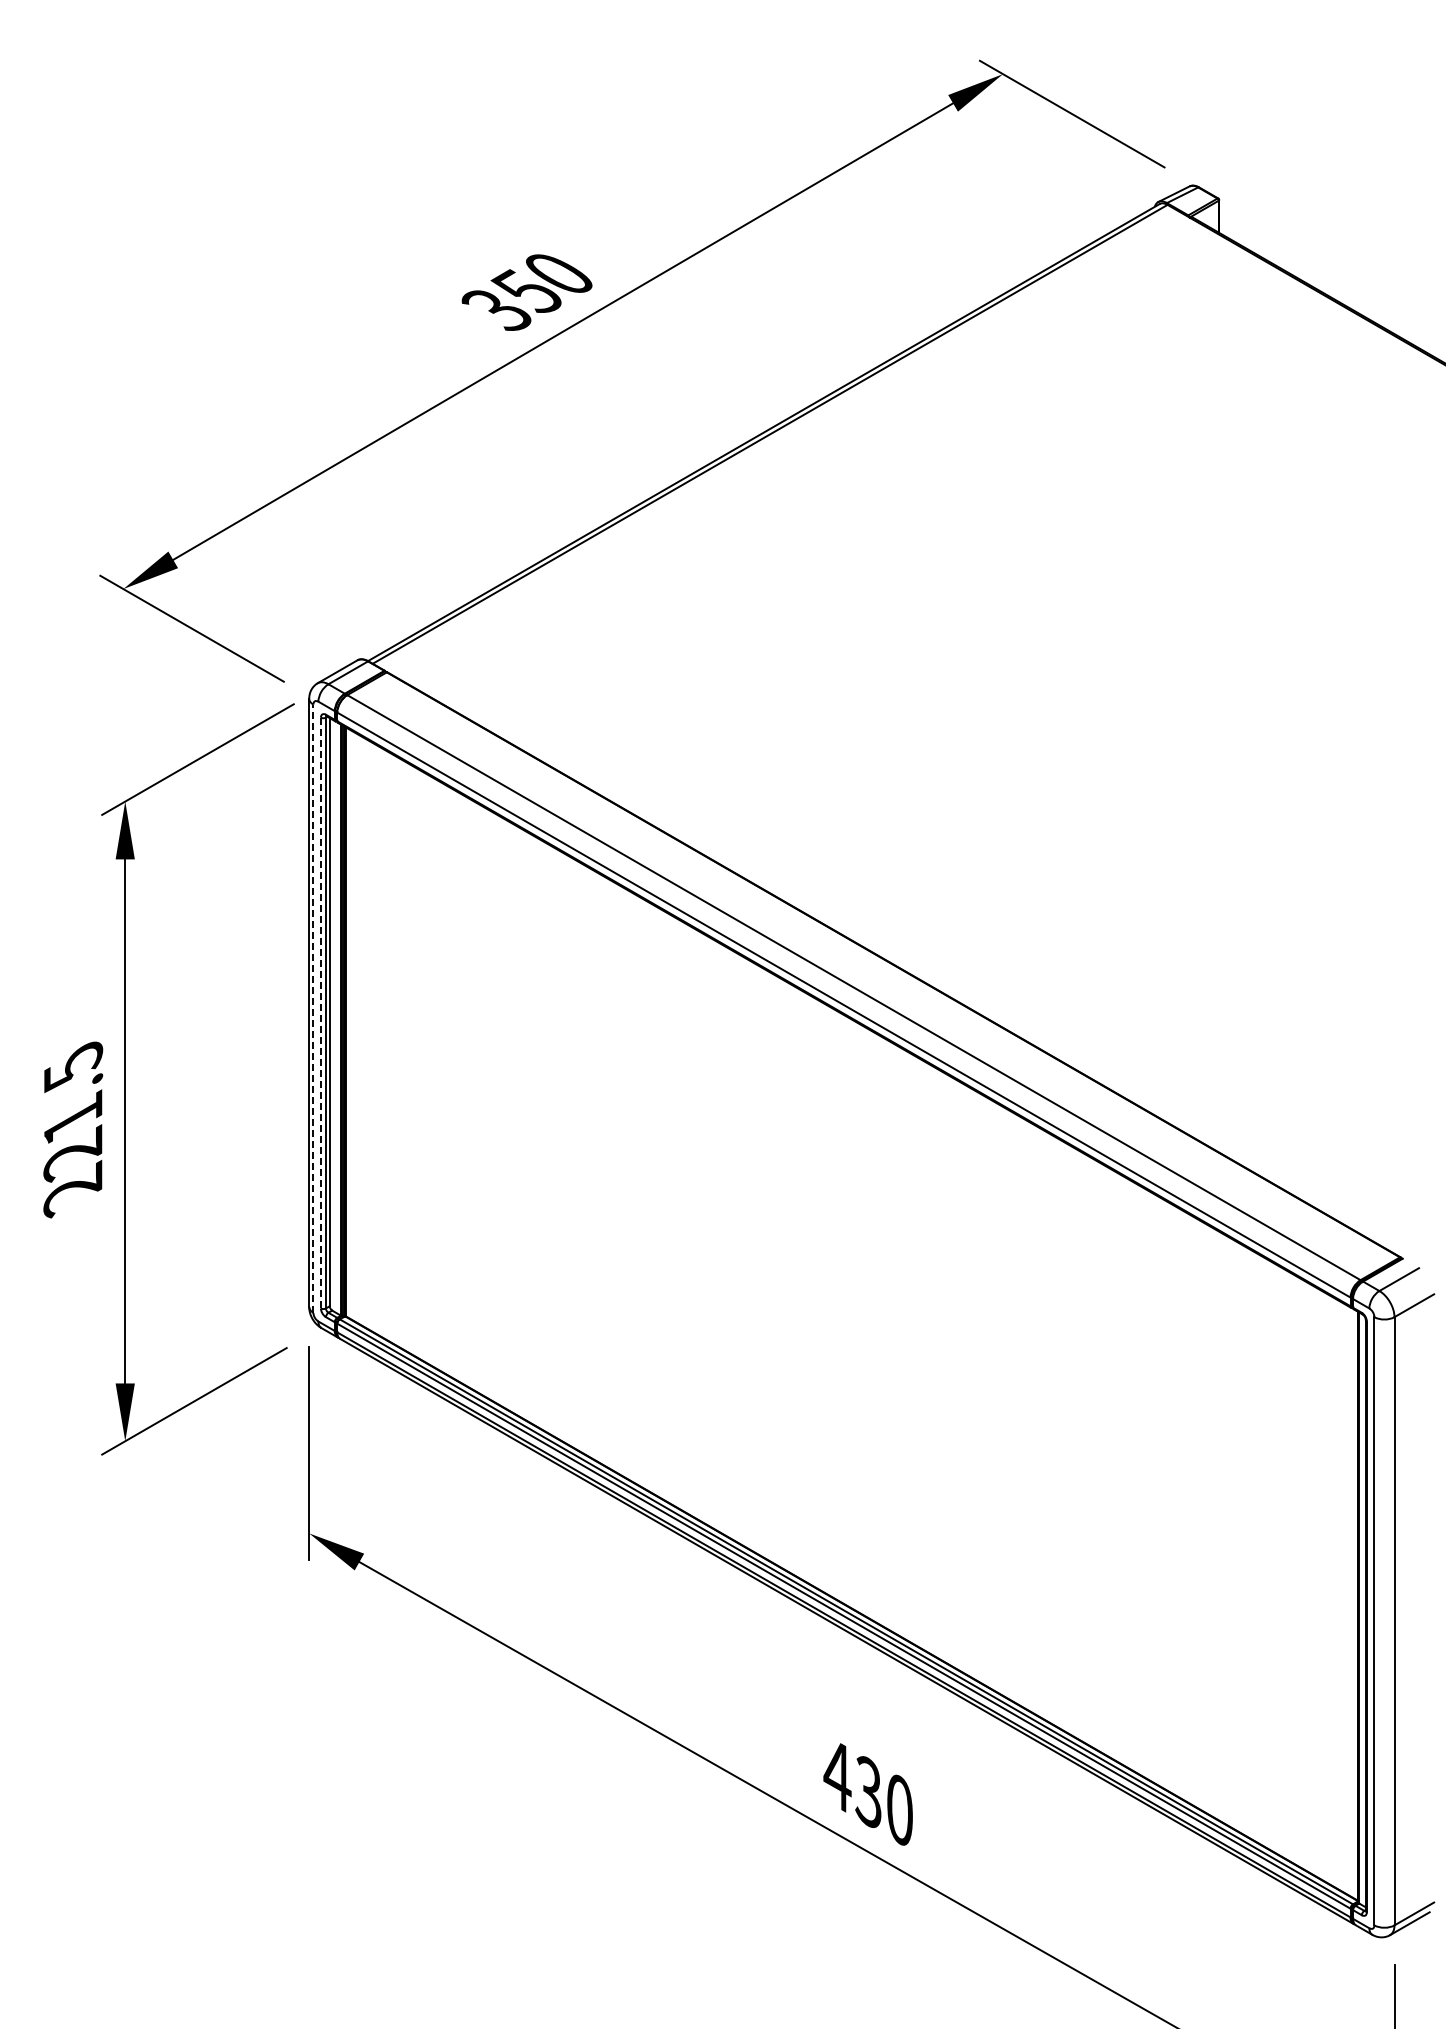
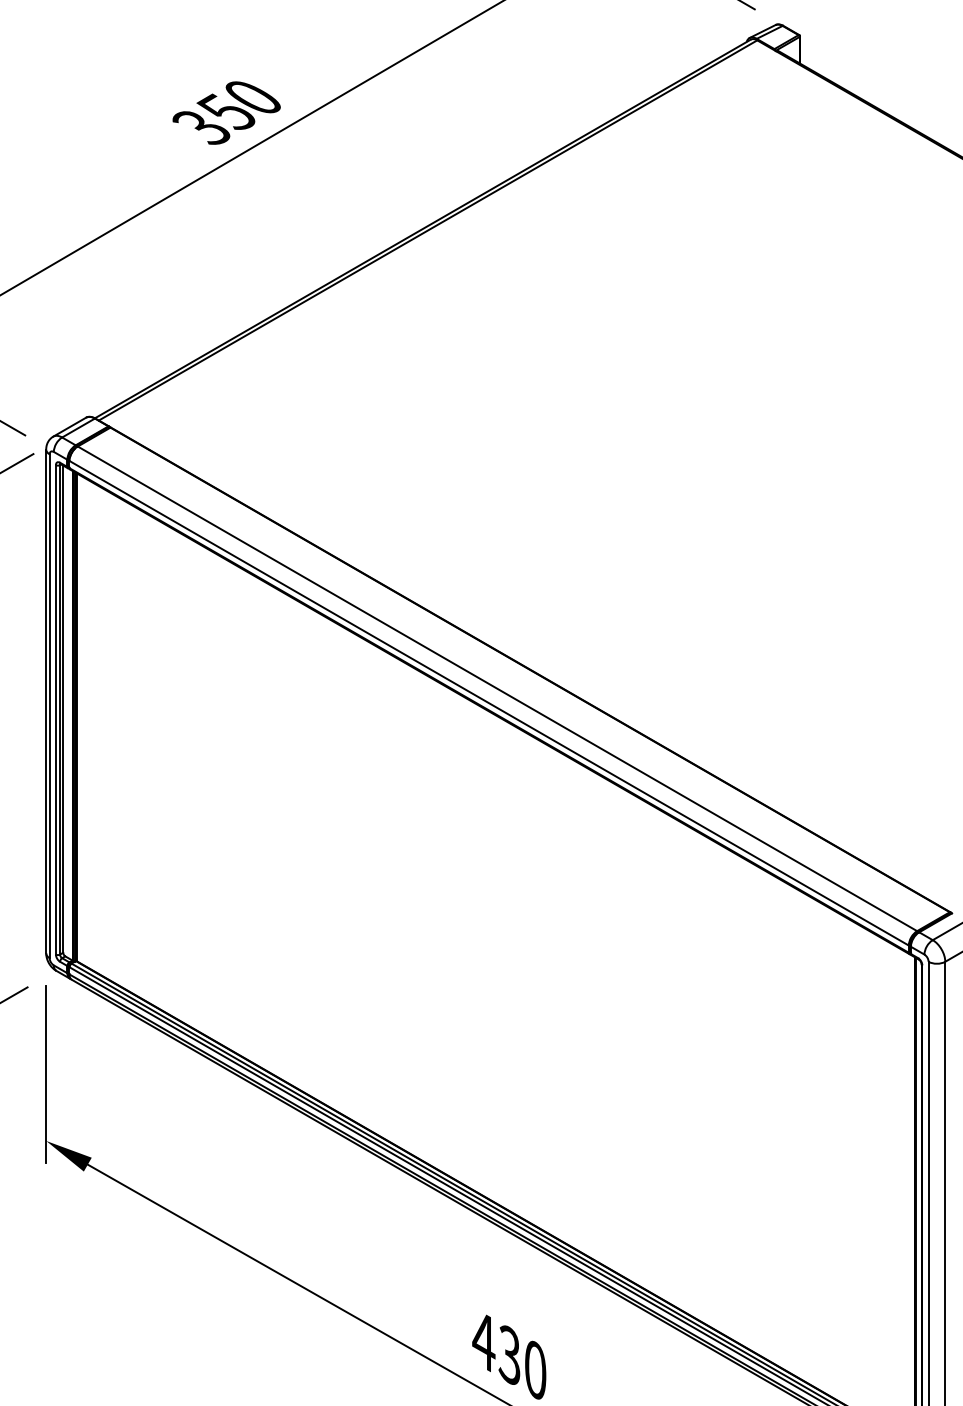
line: (313, 1008) -> (49, 706), dashed -> solid
line: (320, 1013) -> (55, 710), dashed -> solid

